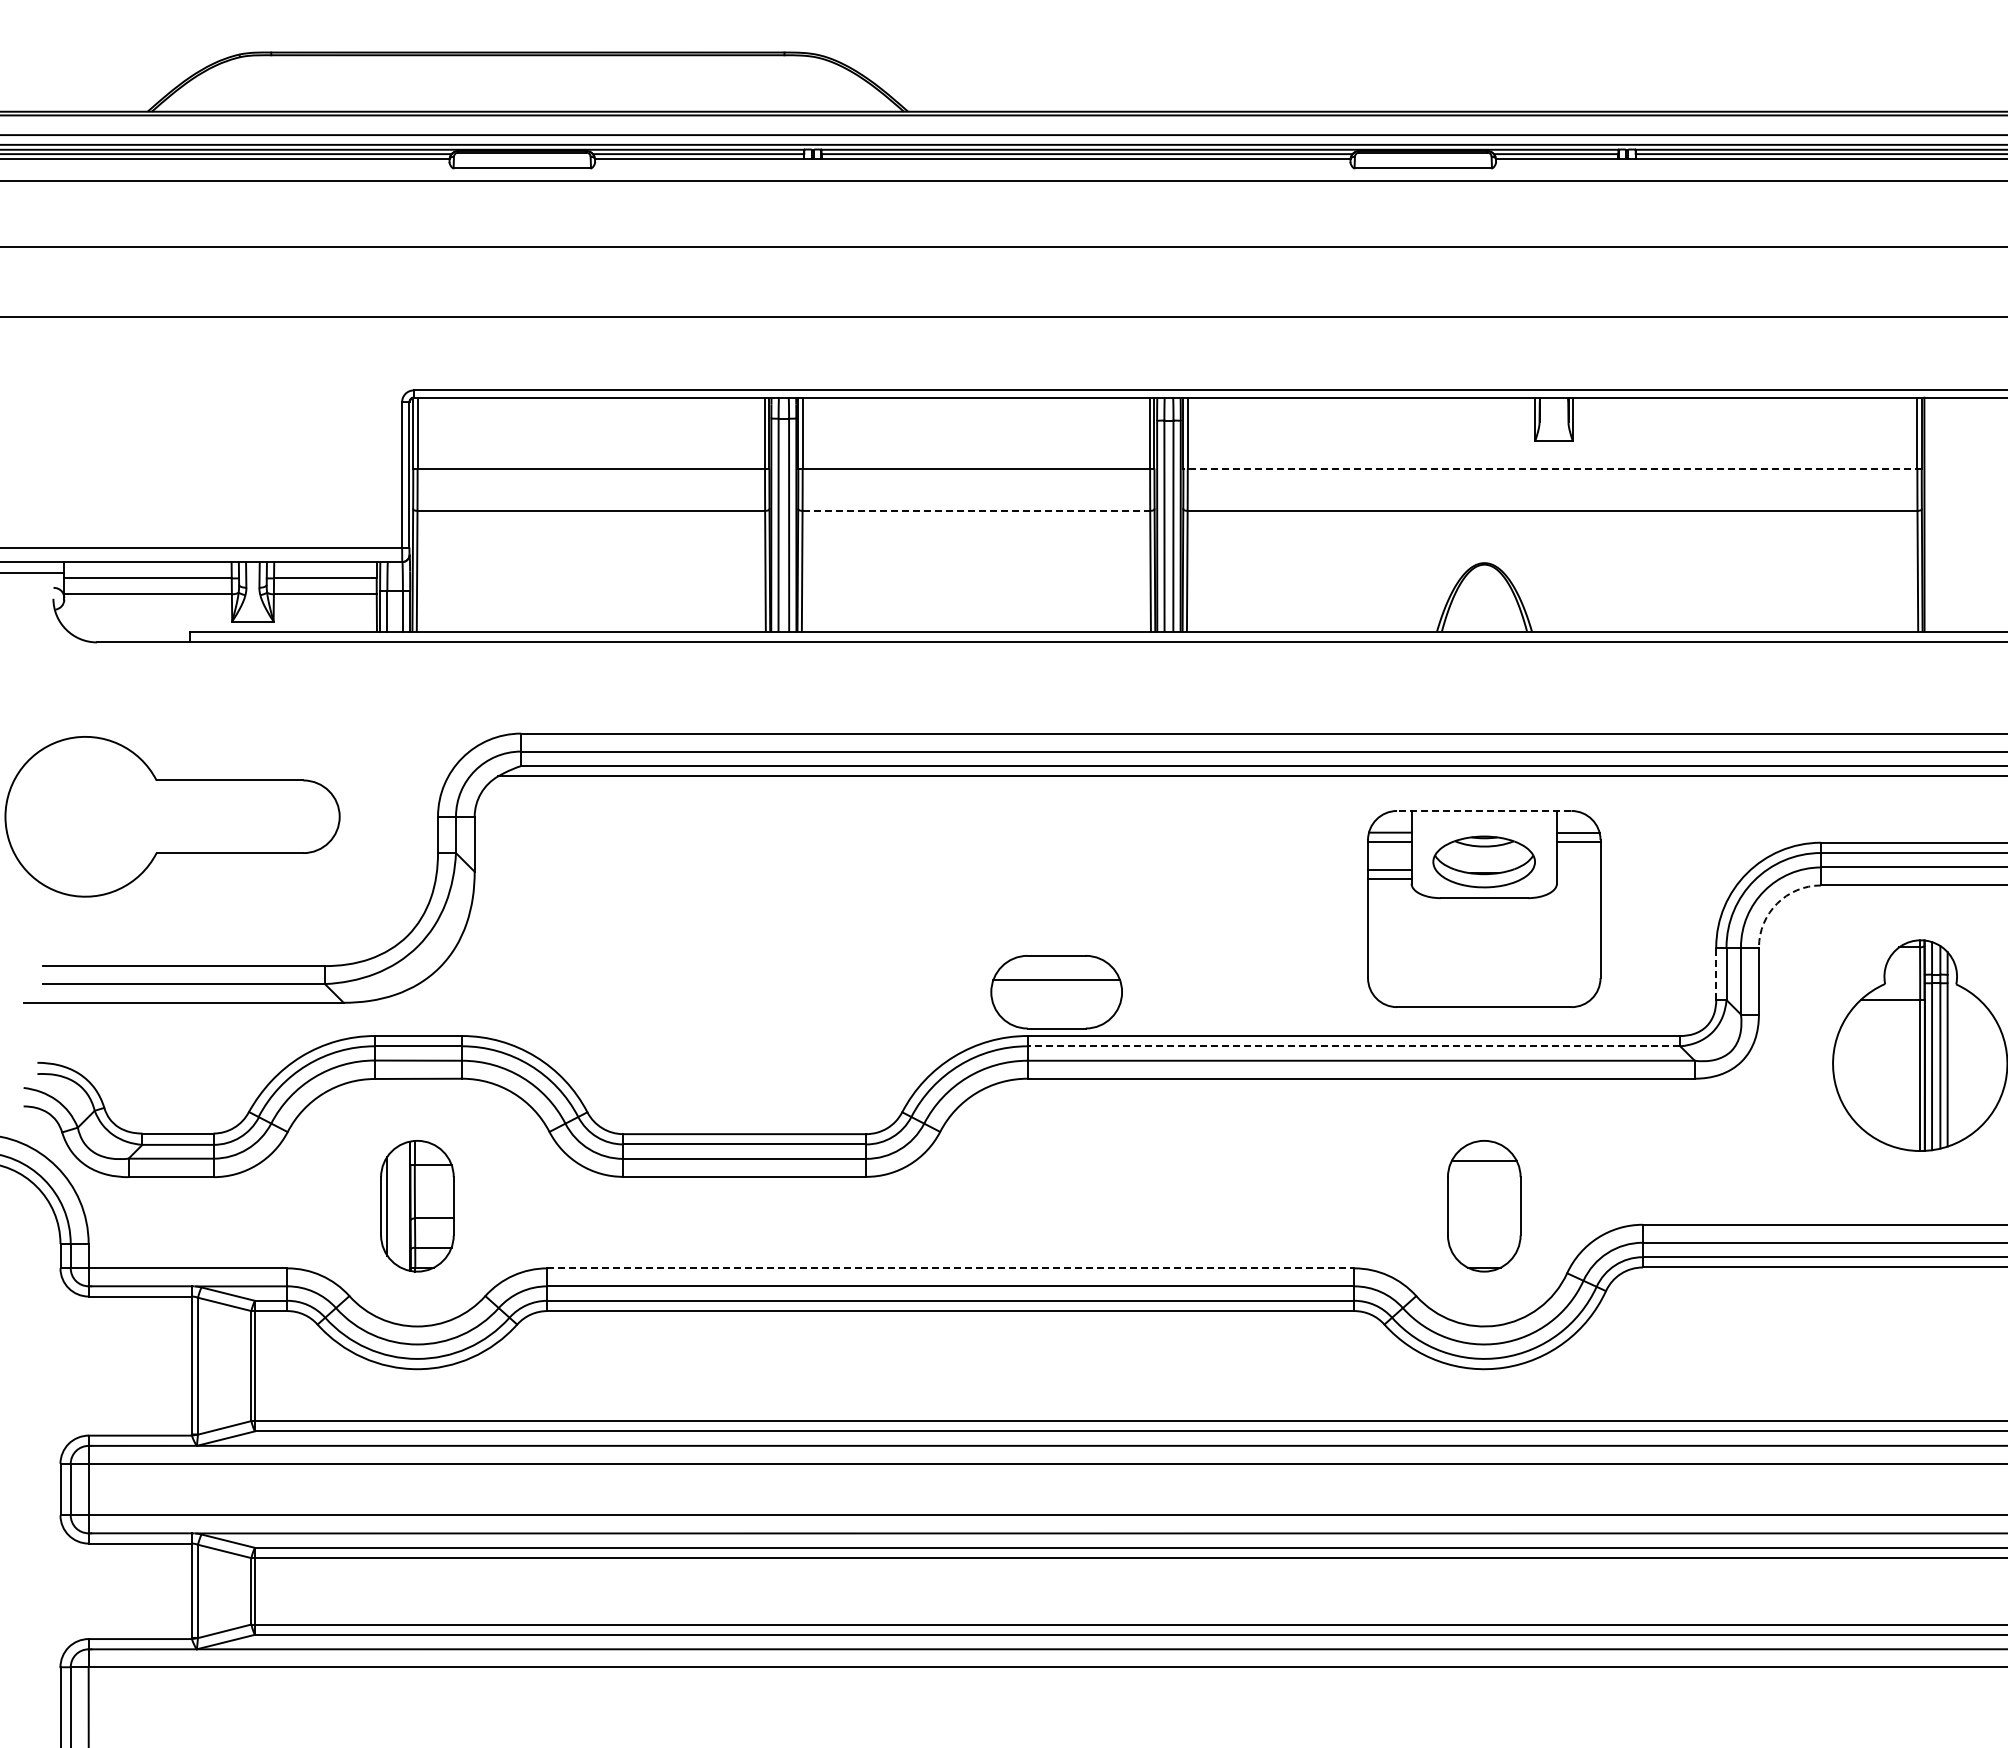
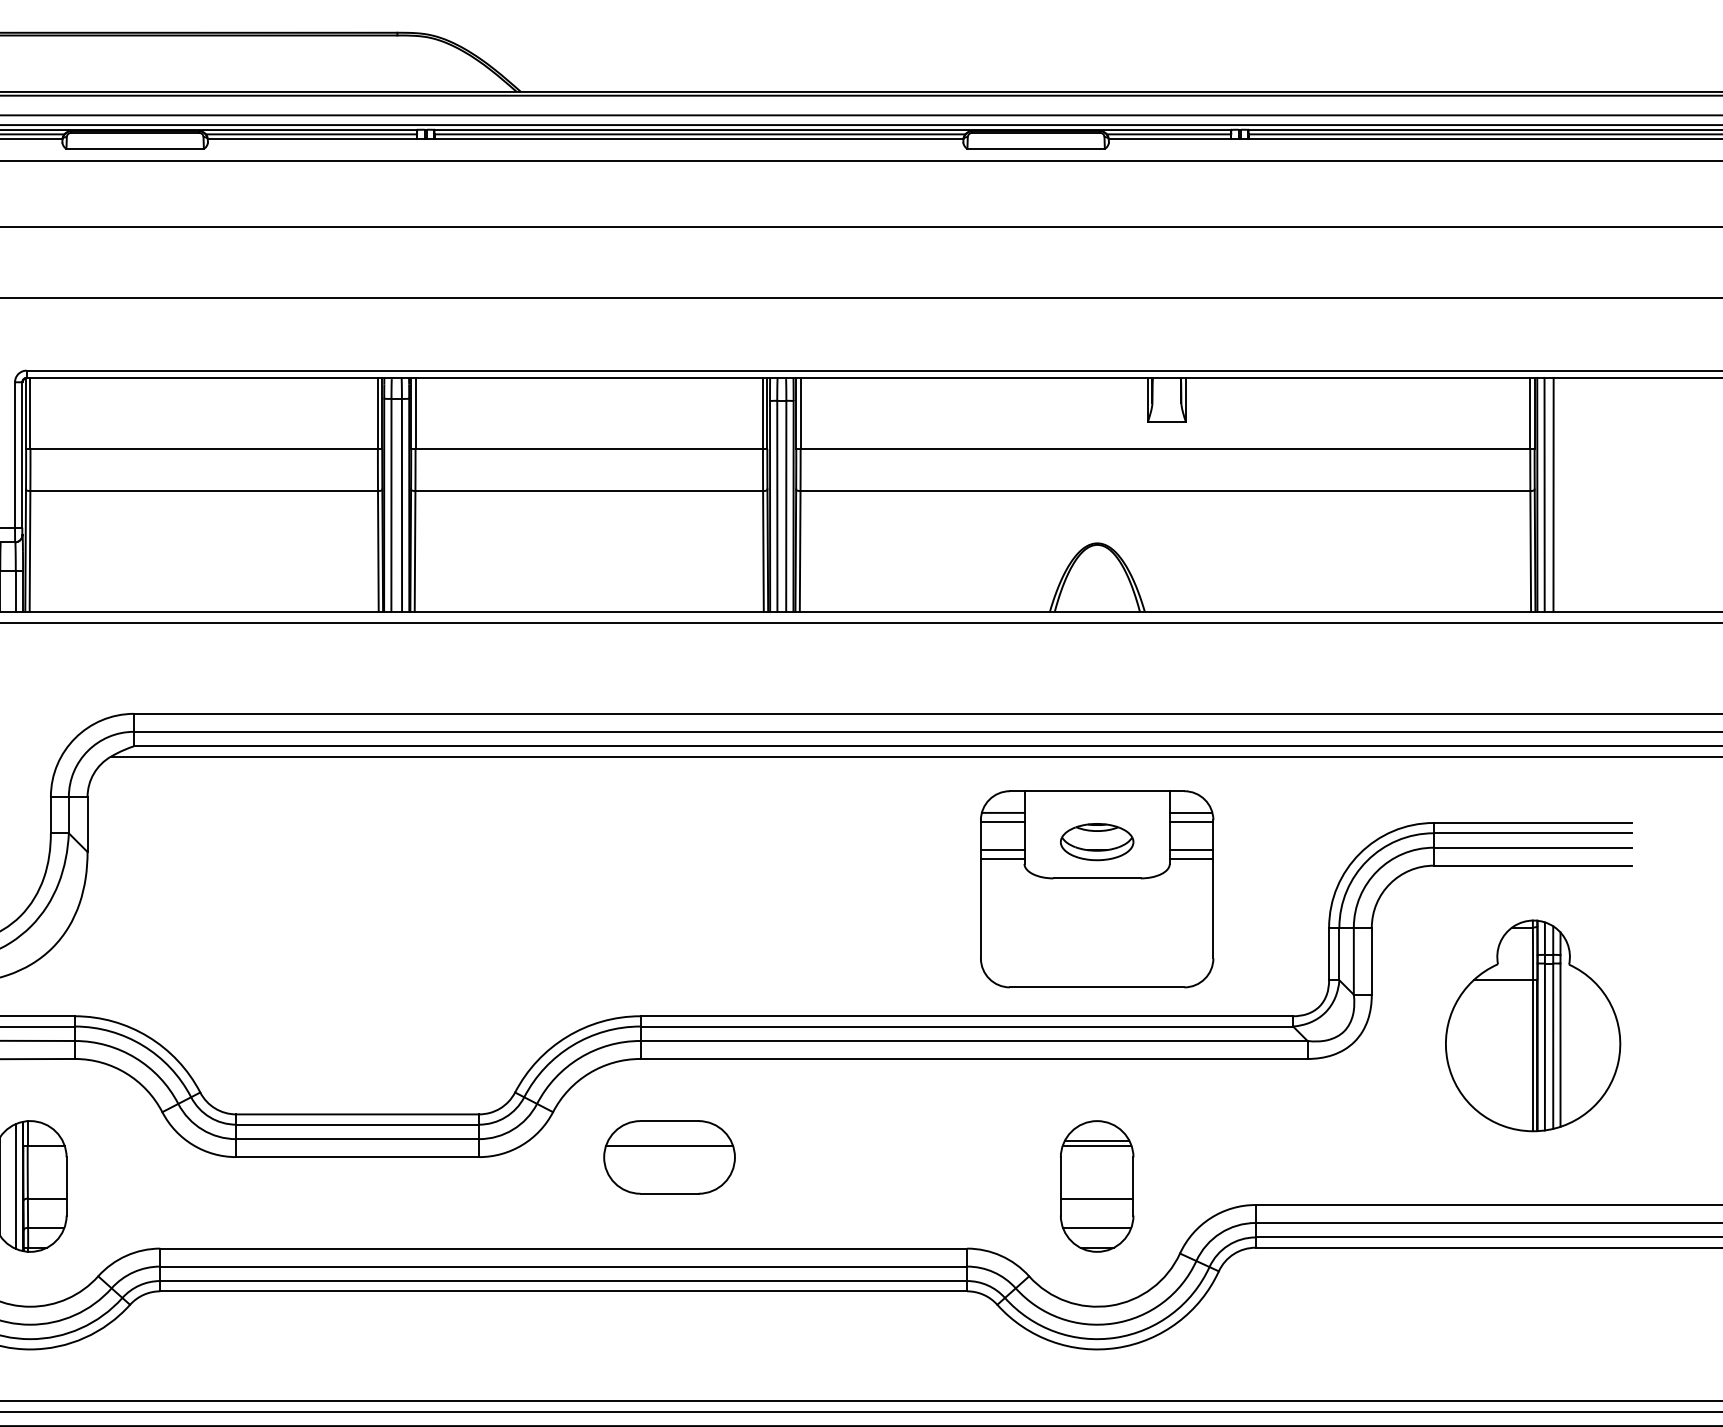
line: (1552, 468) -> (1165, 448), dashed -> solid
line: (976, 510) -> (589, 490), dashed -> solid
line: (1931, 514) -> (1544, 494), added
line: (1940, 514) -> (1553, 494), added
line: (1483, 810) -> (1096, 790), dashed -> solid
part: (1484, 861) -> (1097, 841), size x0.71
line: (1578, 869) -> (1191, 849), added
line: (1578, 878) -> (1191, 858), added
arc: (1777, 903) -> (1390, 883), dashed -> solid
line: (1716, 973) -> (1329, 953), dashed -> solid
part: (1056, 992) -> (669, 1157), moved
line: (1353, 1046) -> (966, 1026), dashed -> solid
line: (1484, 1165) -> (1097, 1145), added
line: (402, 1205) -> (15, 1185), added
line: (1483, 1218) -> (1096, 1198), added
line: (1484, 1247) -> (1097, 1227), added
line: (951, 1268) -> (564, 1248), dashed -> solid

